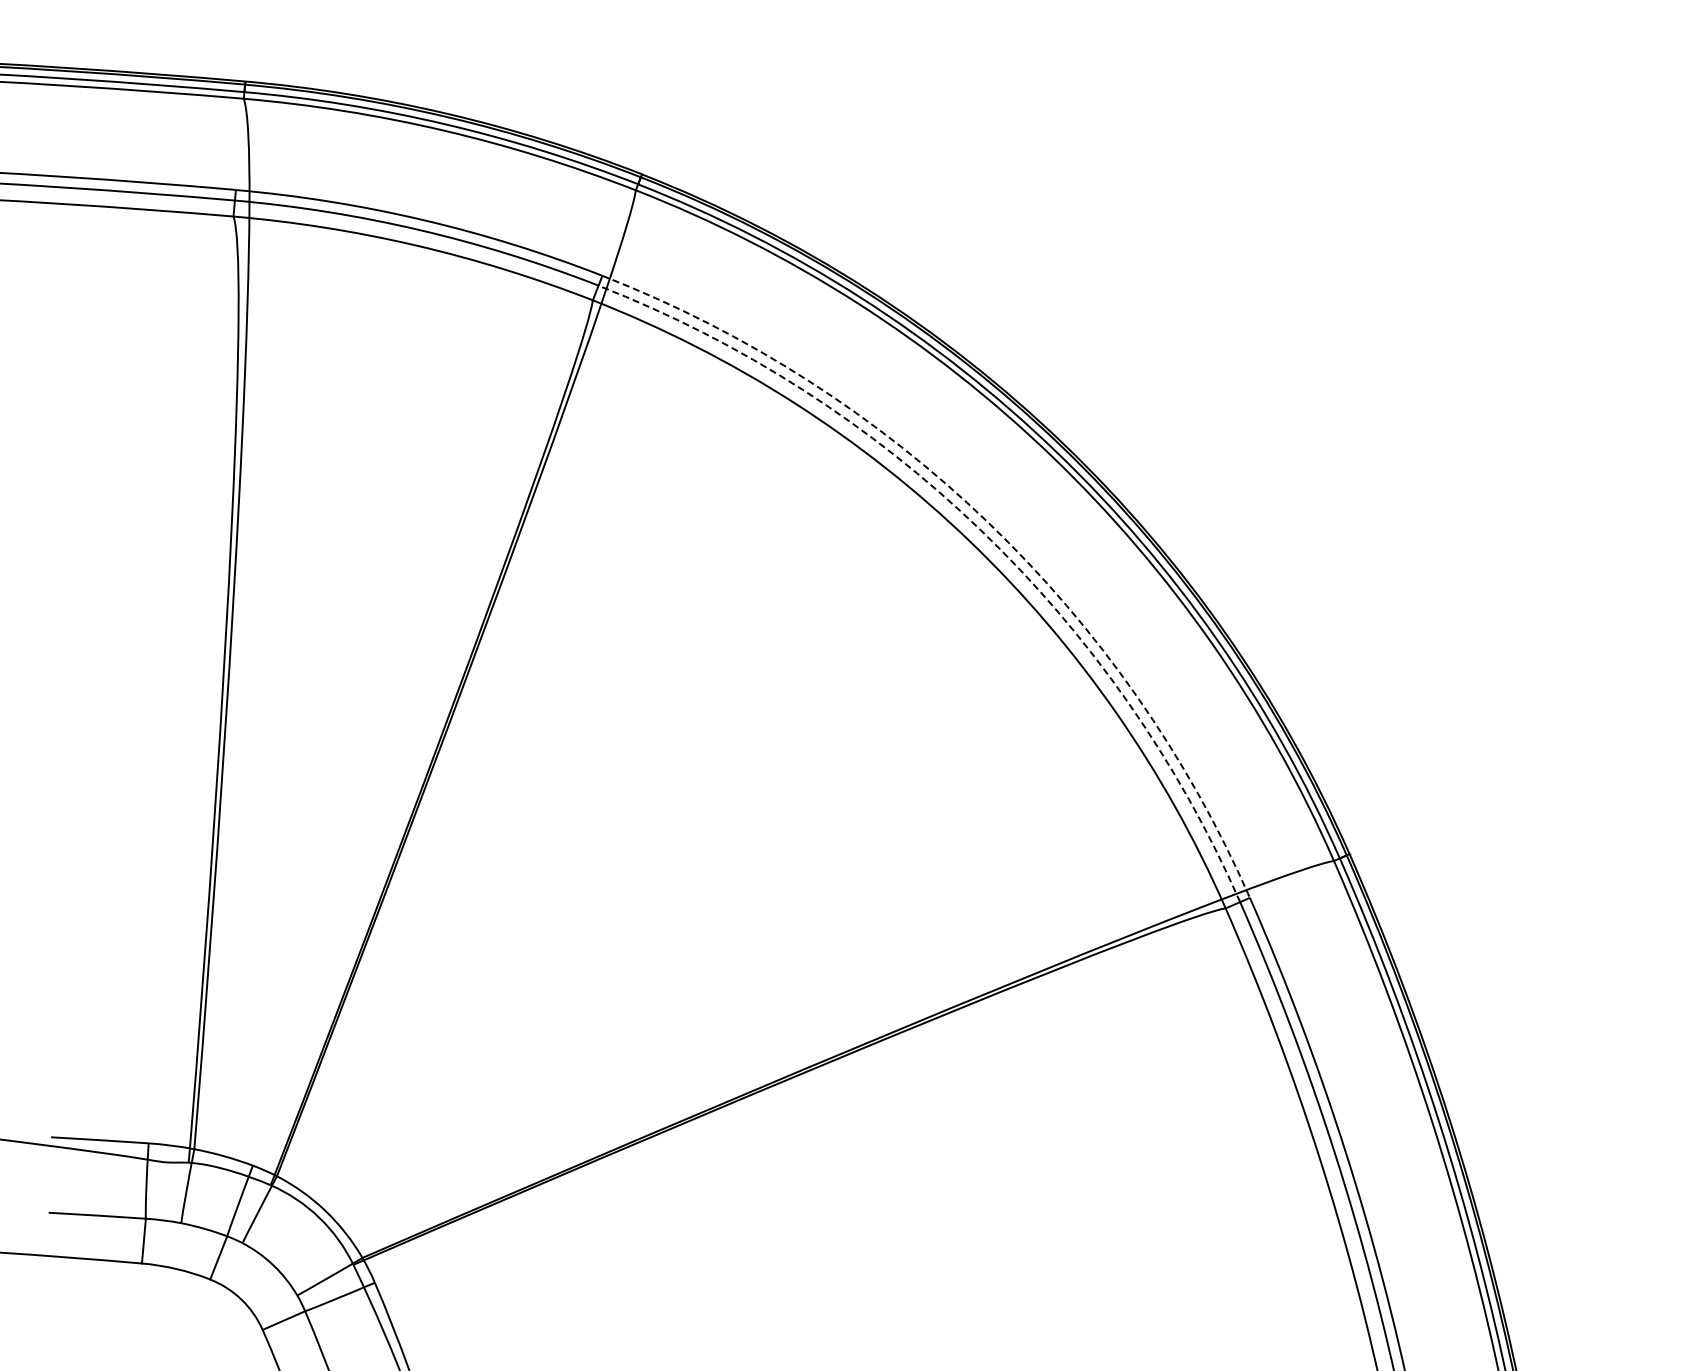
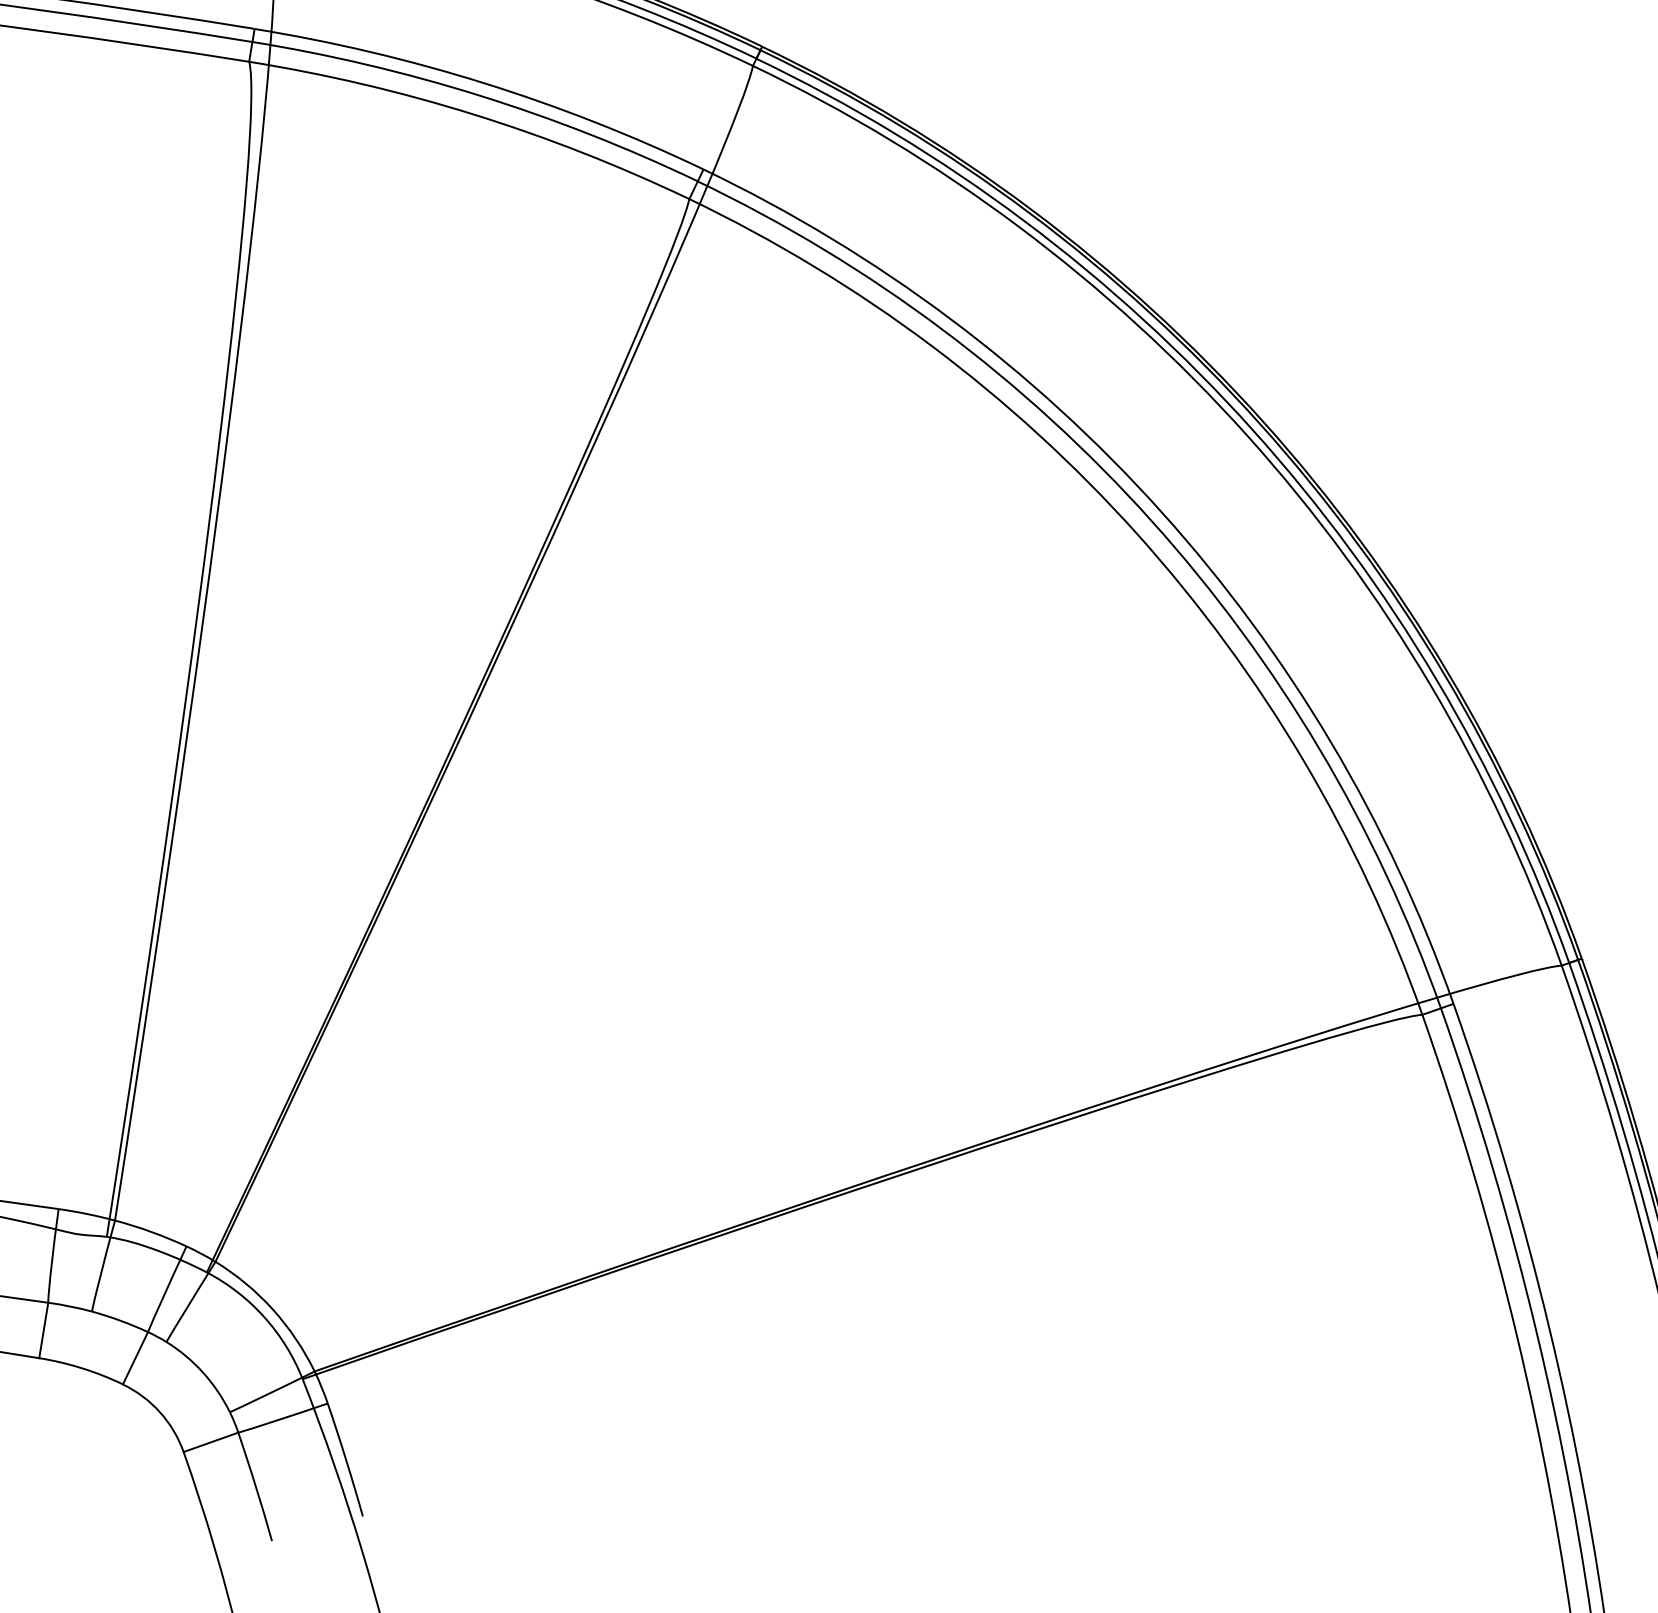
arc: (988, 522) -> (1162, 512), dashed -> solid
arc: (980, 530) -> (1151, 521), dashed -> solid

